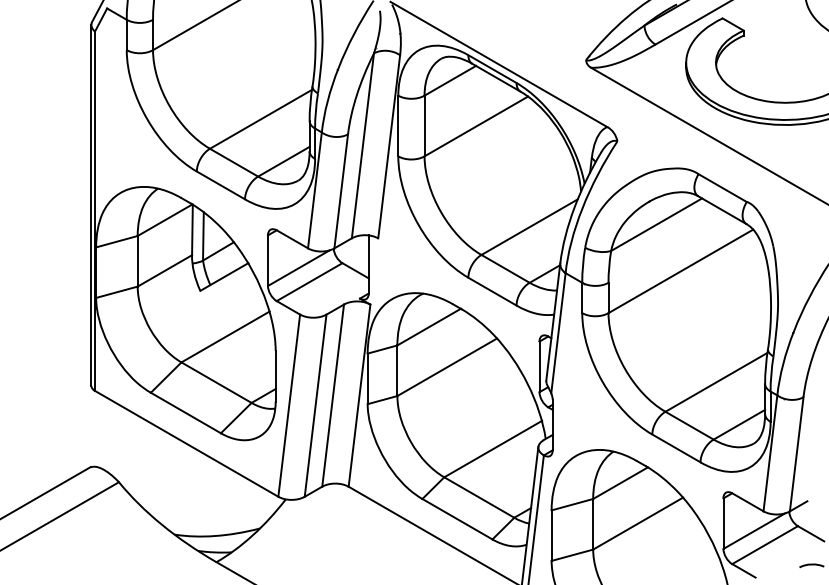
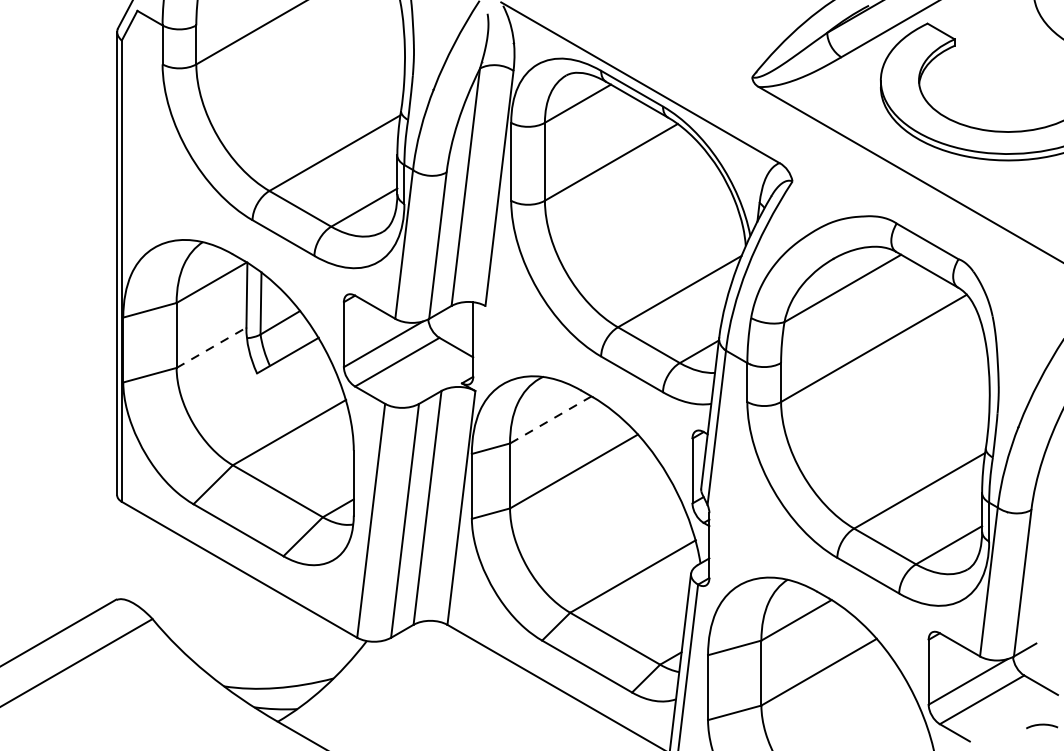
line: (165, 270) -> (212, 347), solid -> dashed
line: (429, 327) -> (551, 420), solid -> dashed

